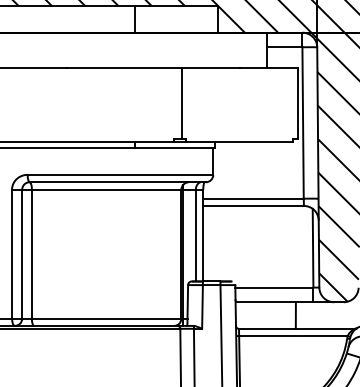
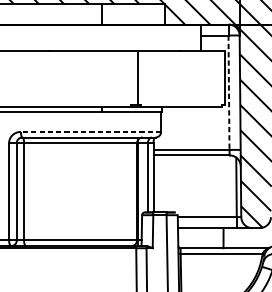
line: (303, 122) -> (229, 92), solid -> dashed
line: (120, 174) -> (91, 131), solid -> dashed

